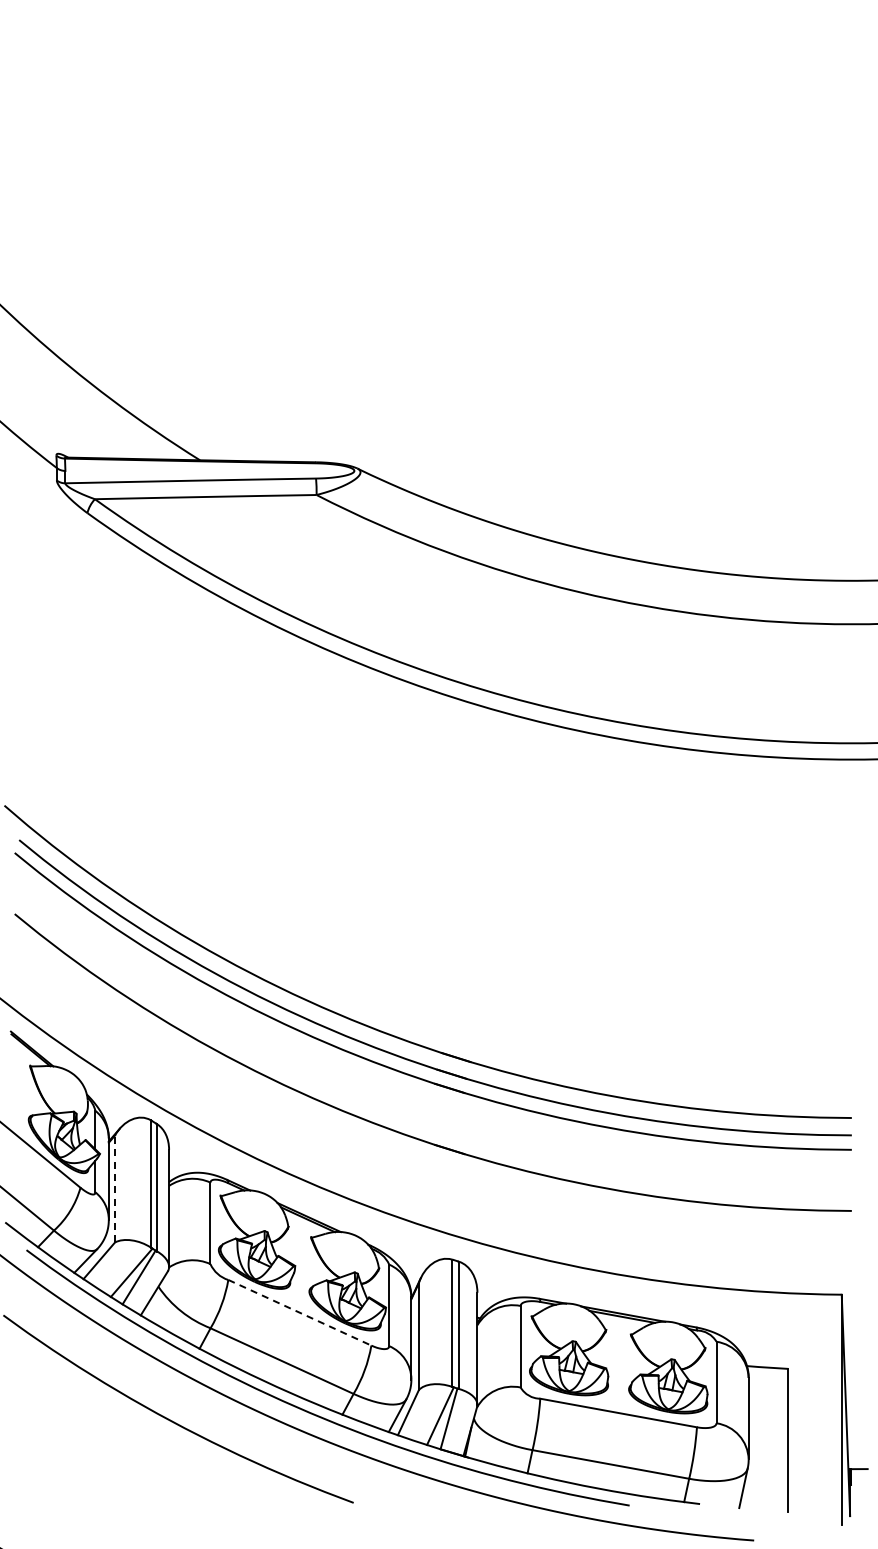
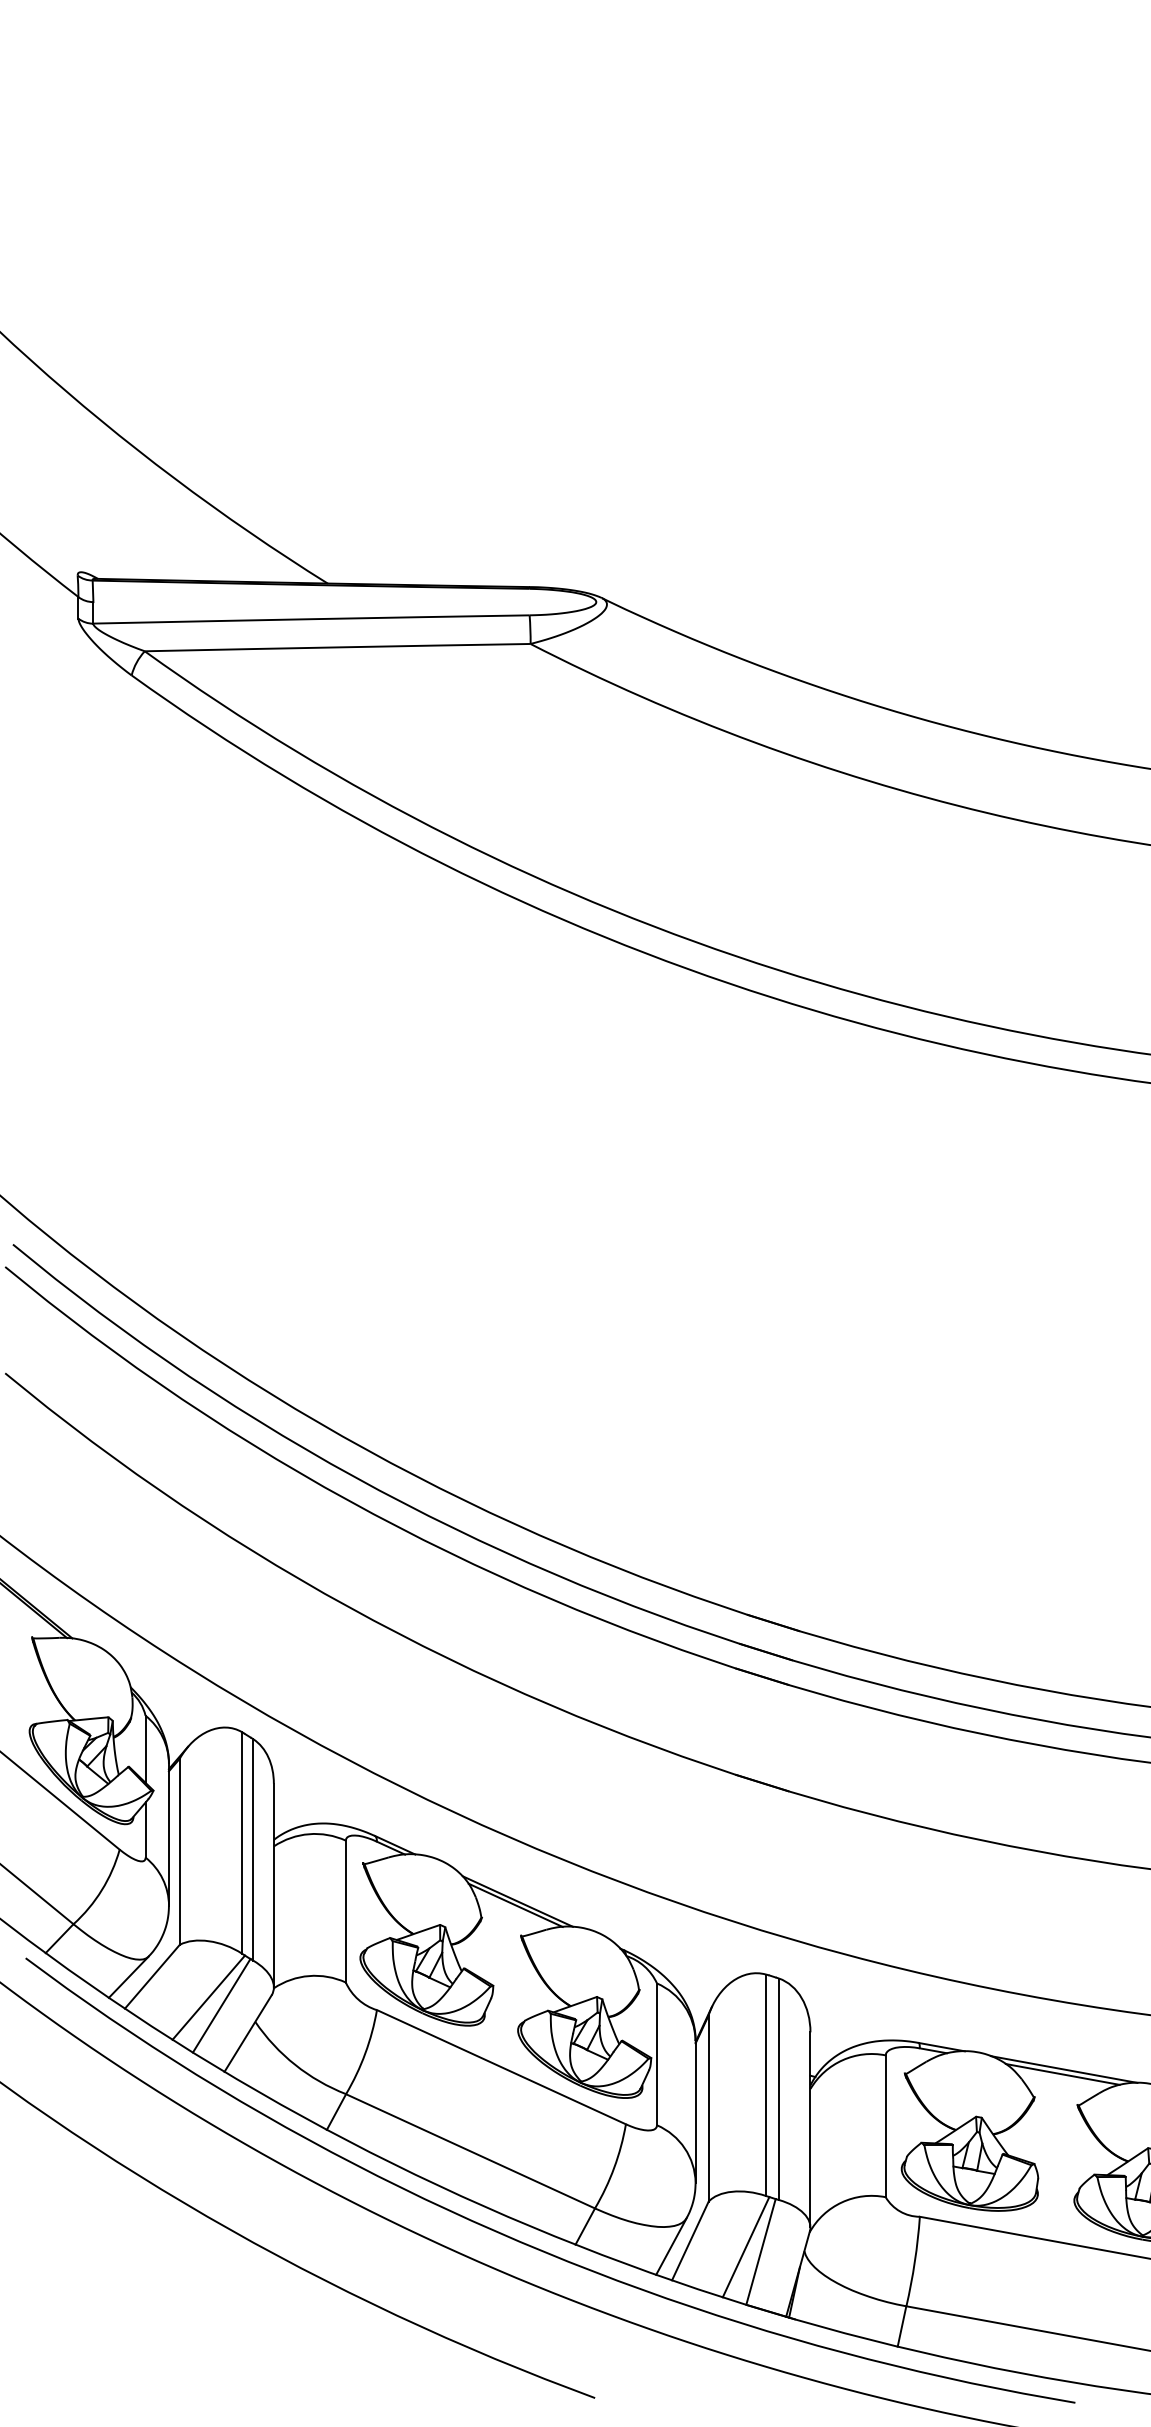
line: (115, 1188) -> (180, 1850), dashed -> solid
line: (299, 1312) -> (500, 2066), dashed -> solid

